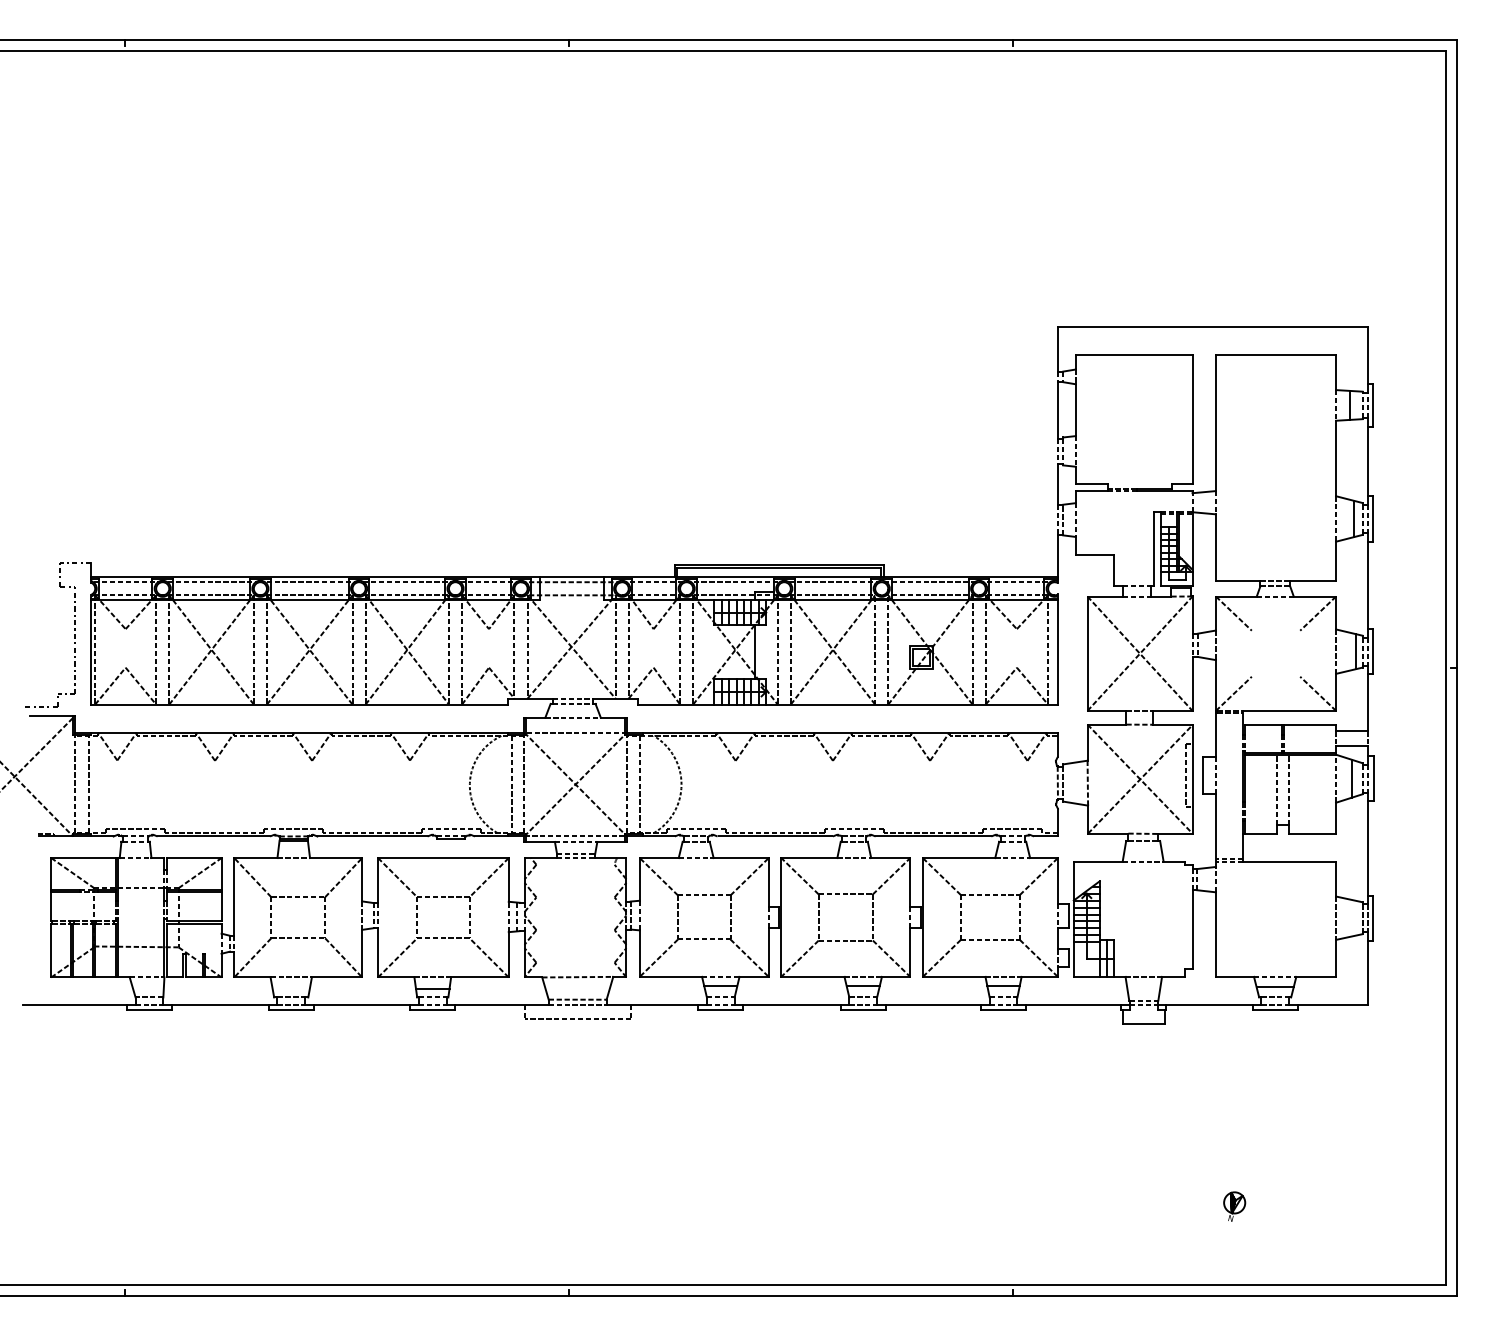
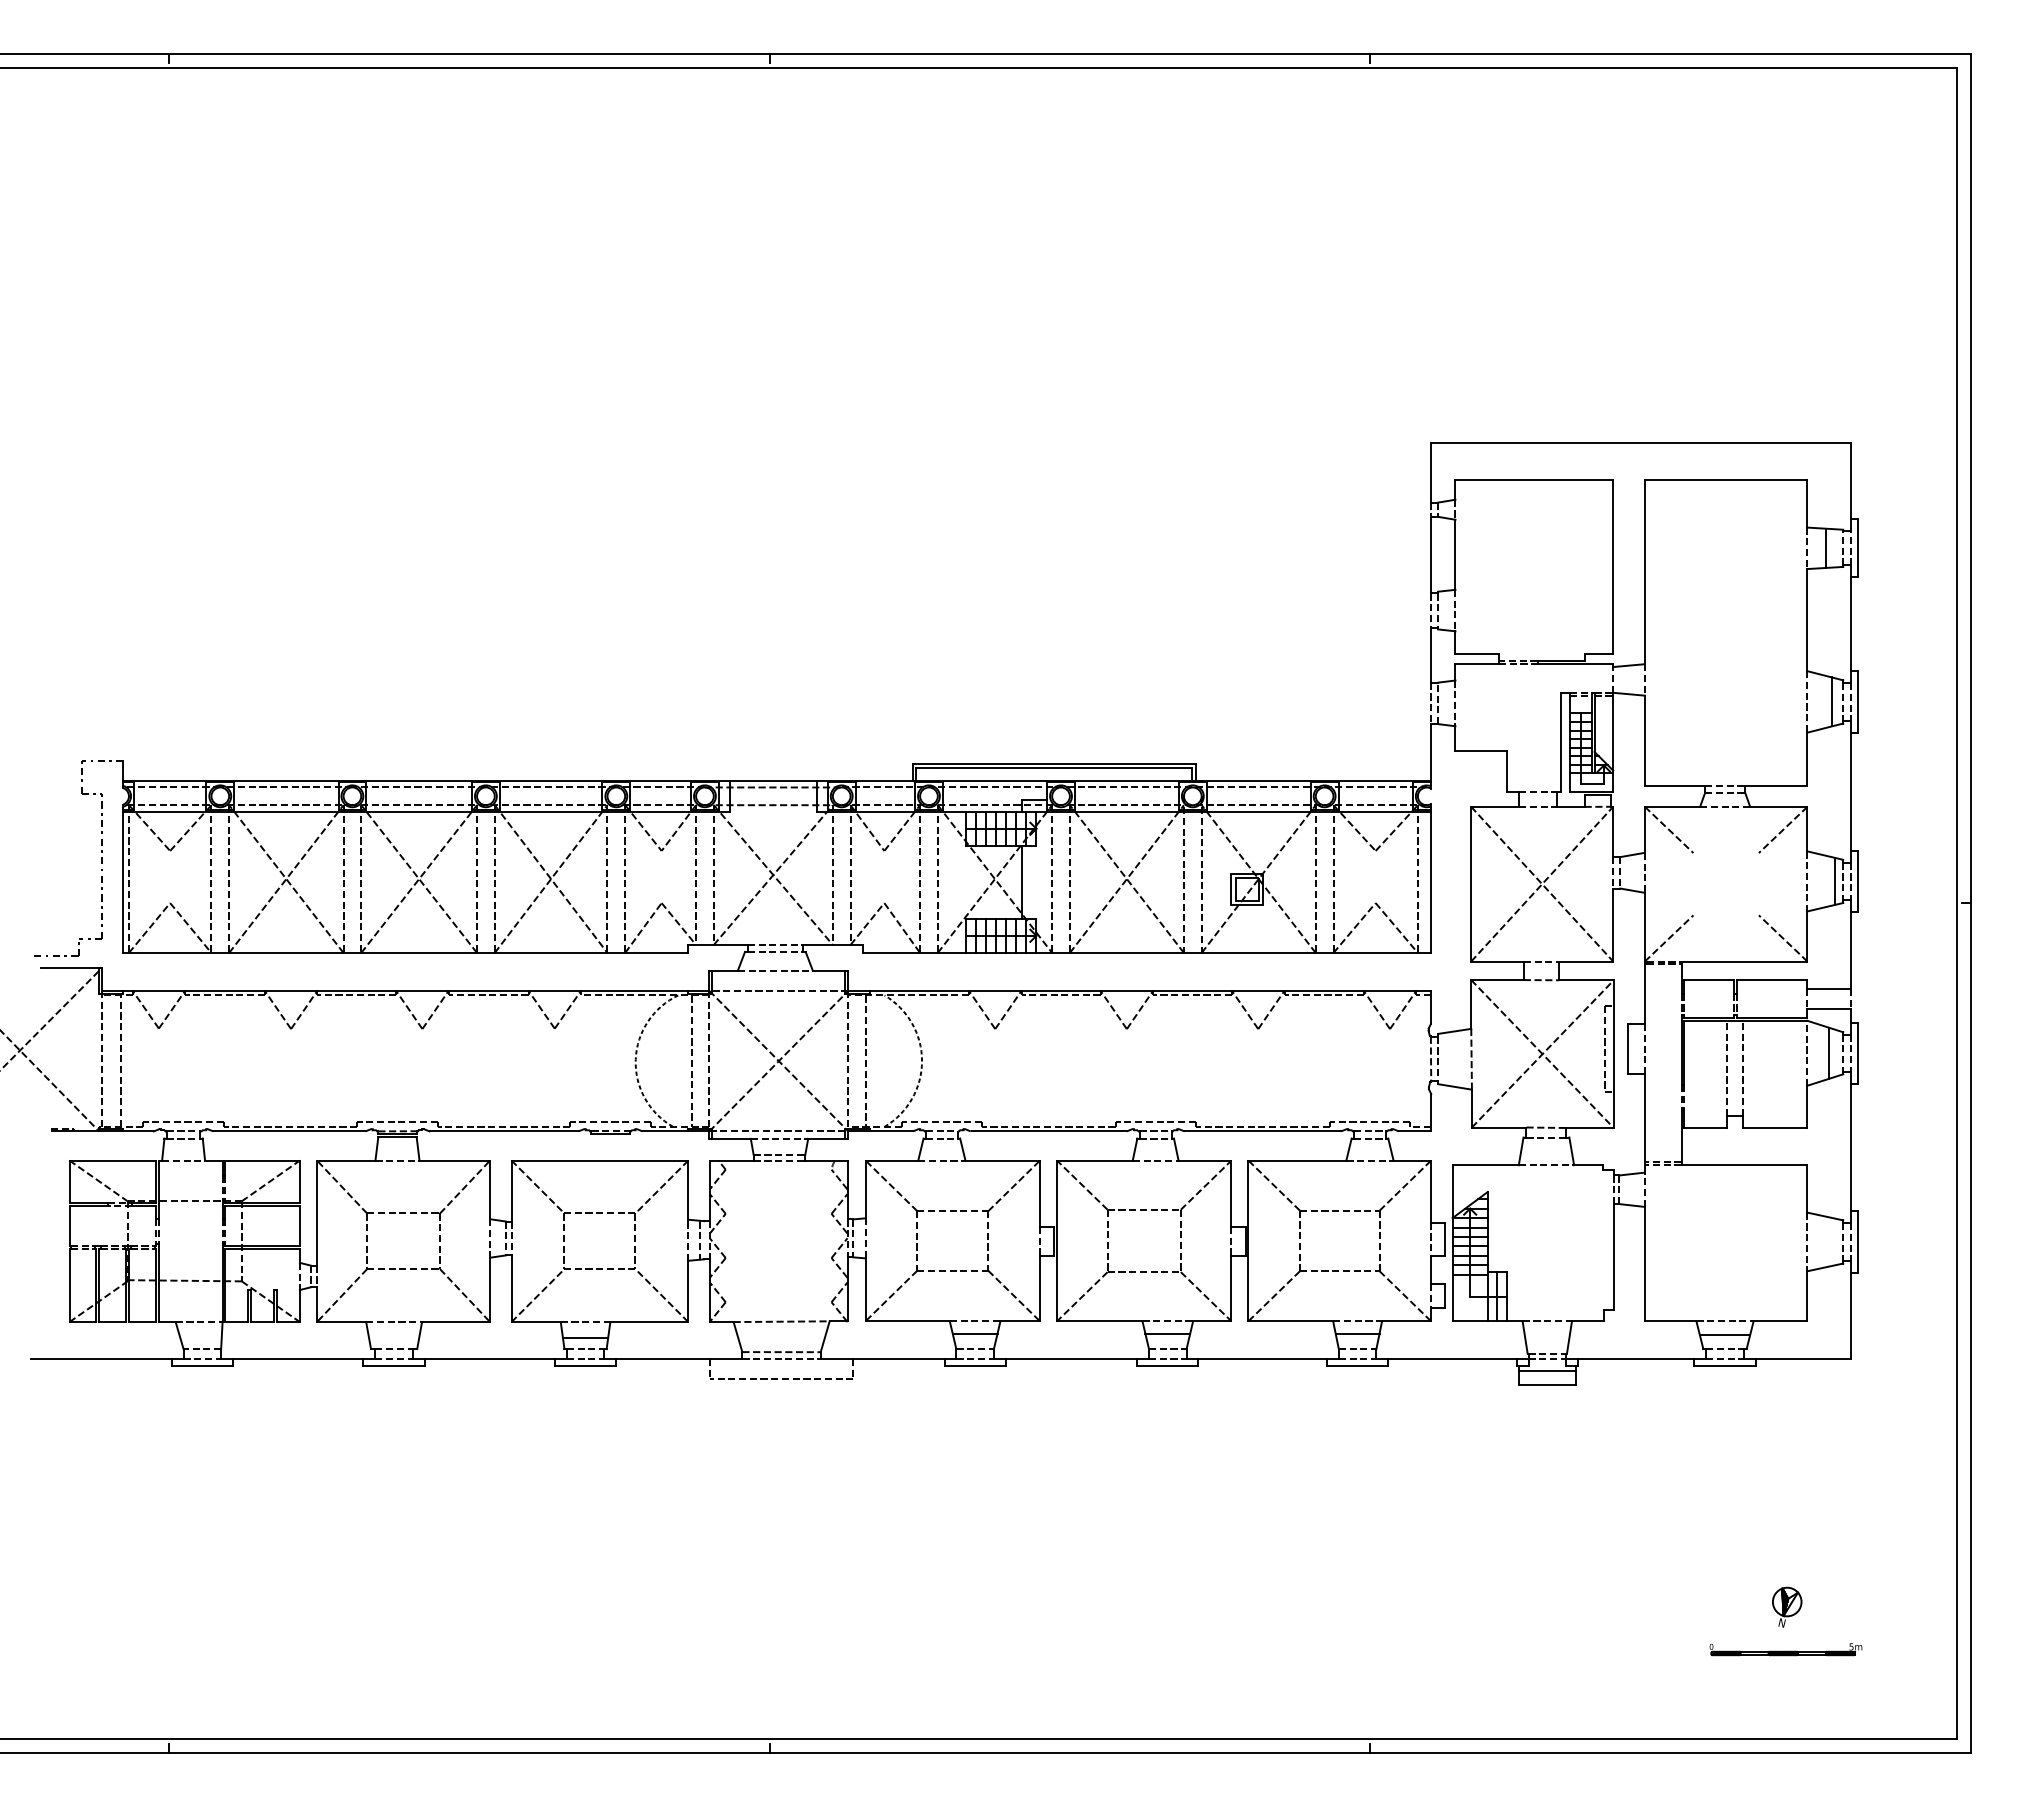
line: (1143, 1013) -> (1547, 1370), added
part: (1234, 1206) -> (1787, 1606), moved
part: (1319, 1219) -> (1785, 1649), added

